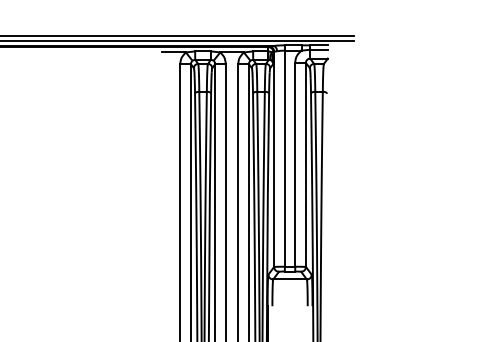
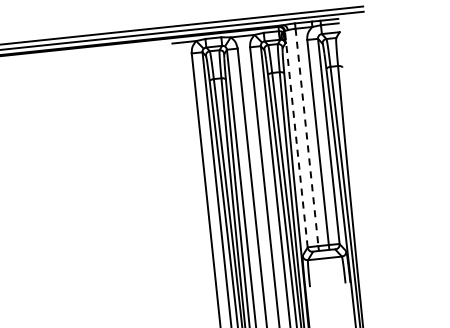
line: (274, 159) -> (296, 139), solid -> dashed
line: (284, 159) -> (306, 138), solid -> dashed

